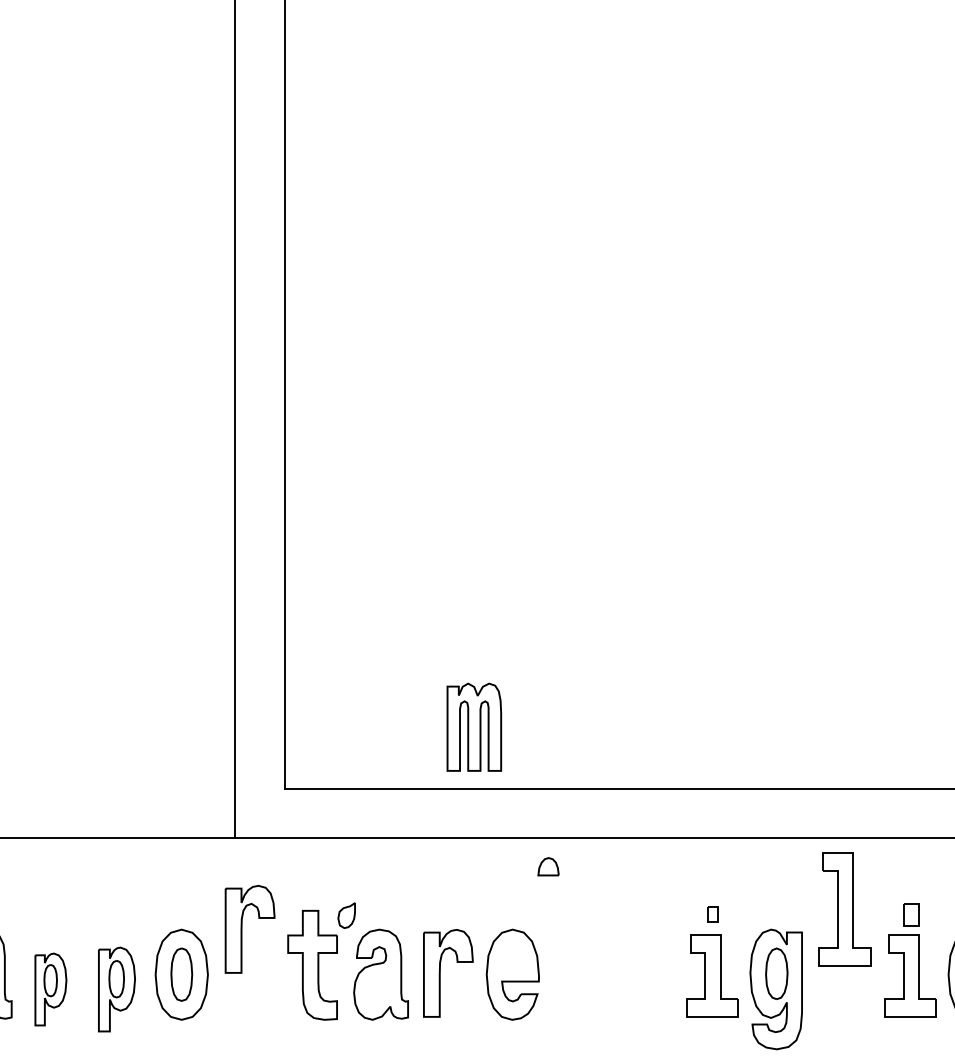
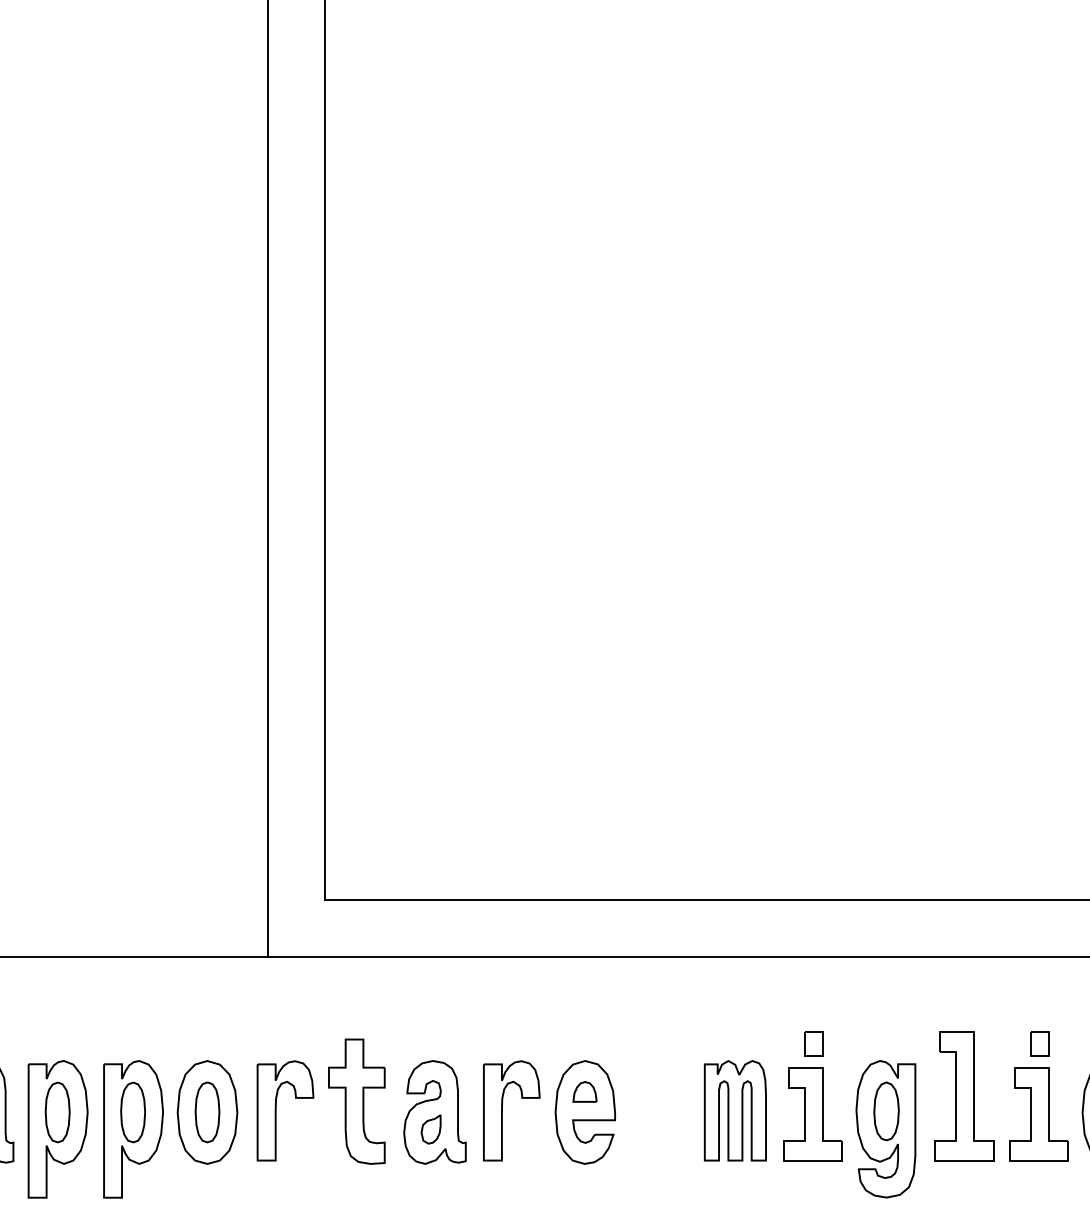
part: (474, 726) -> (735, 1109), moved
part: (548, 866) -> (584, 1091), moved
part: (844, 909) -> (963, 1096), moved
part: (712, 914) -> (813, 1043), size x1.43
part: (346, 915) -> (430, 1129), moved
part: (242, 929) -> (276, 1111), moved
part: (50, 989) -> (57, 1129), size x1.67
part: (116, 989) -> (133, 1129), size x1.43

